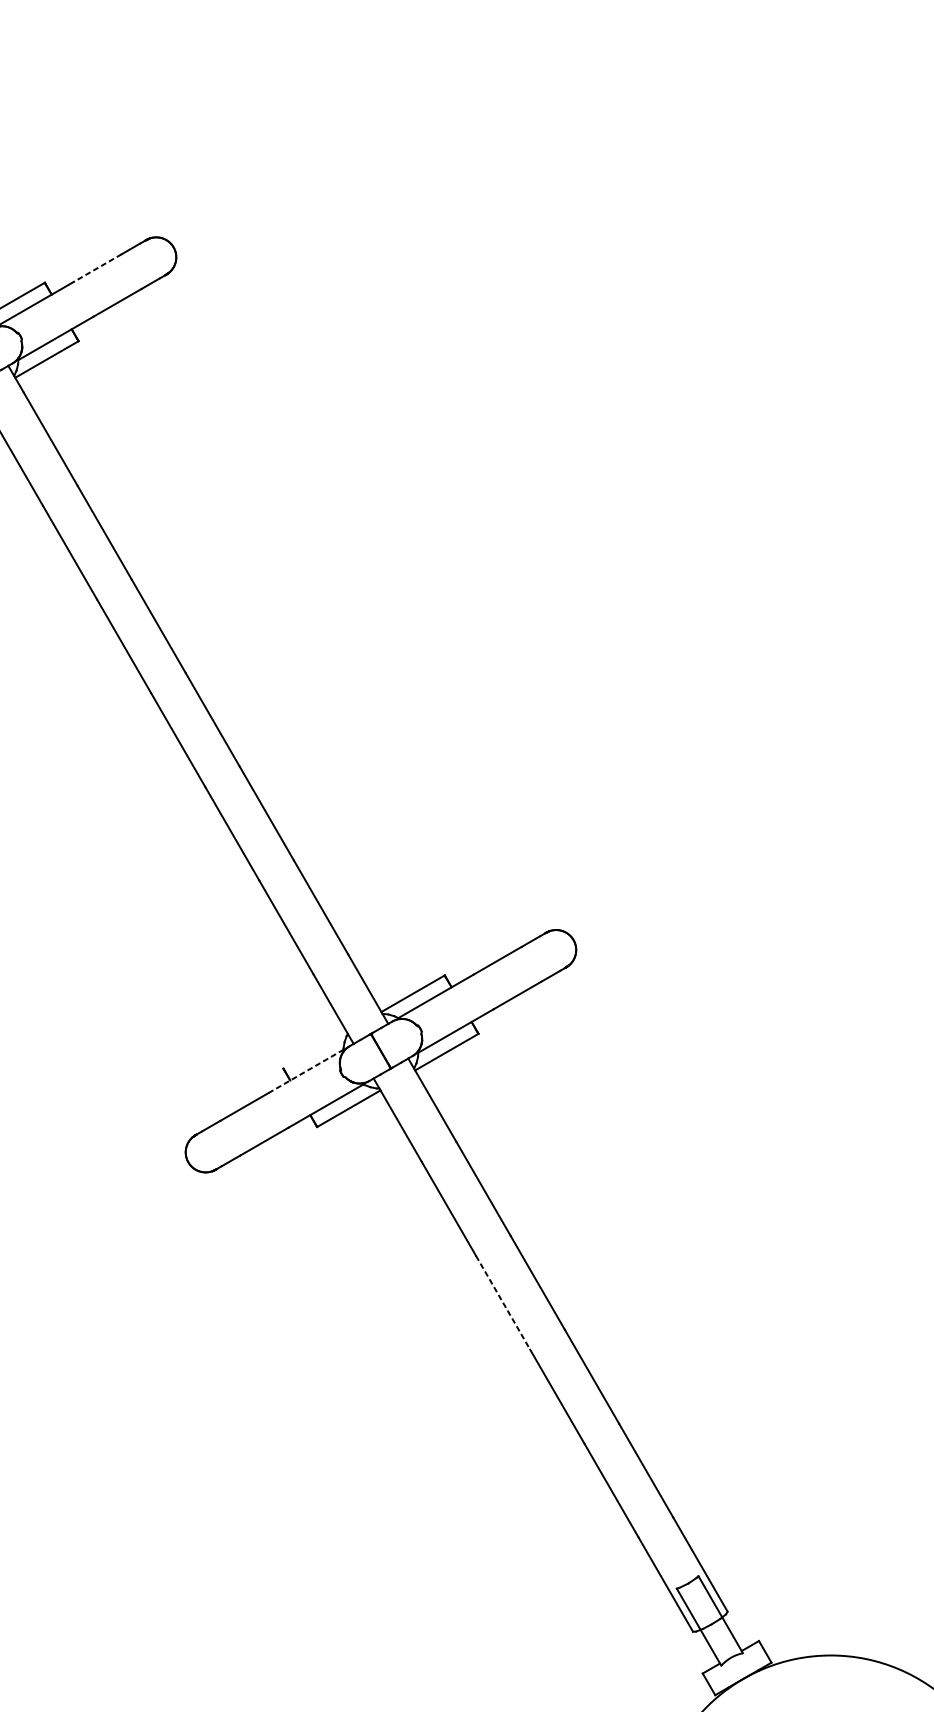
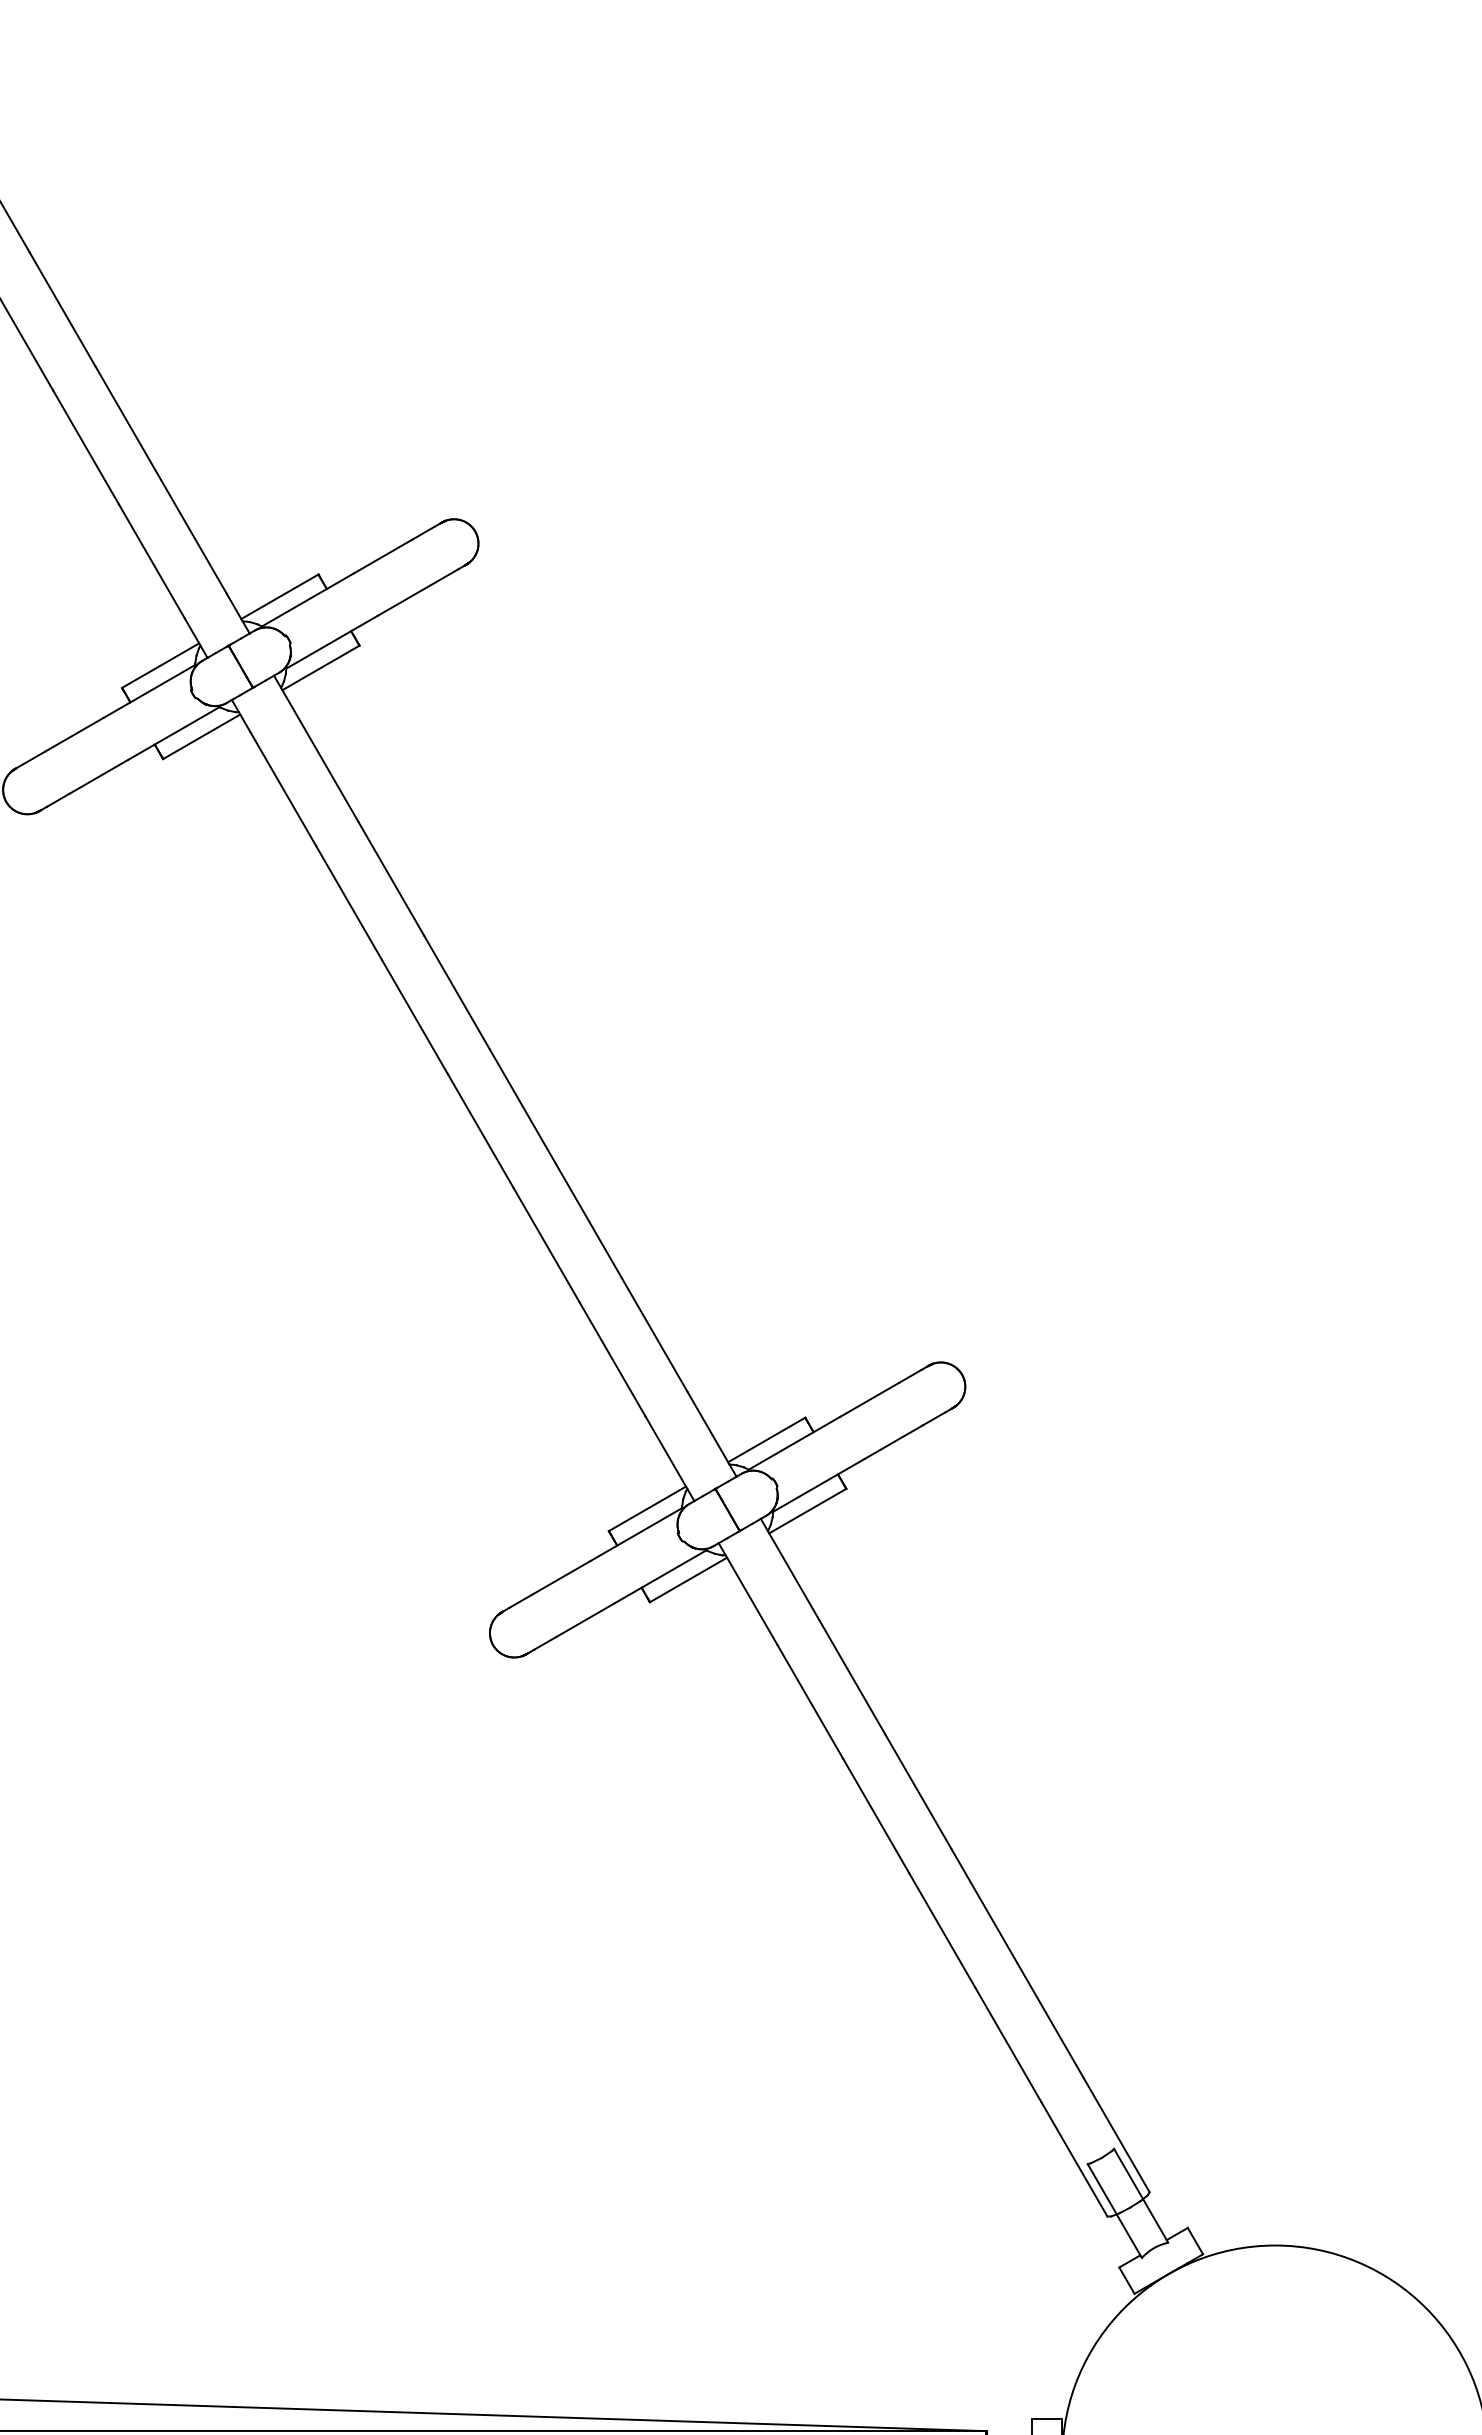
line: (97, 267) -> (382, 556), dashed -> solid
line: (315, 1050) -> (647, 1508), added
line: (306, 1071) -> (636, 1534), dashed -> solid
line: (503, 1303) -> (876, 1816), dashed -> solid

